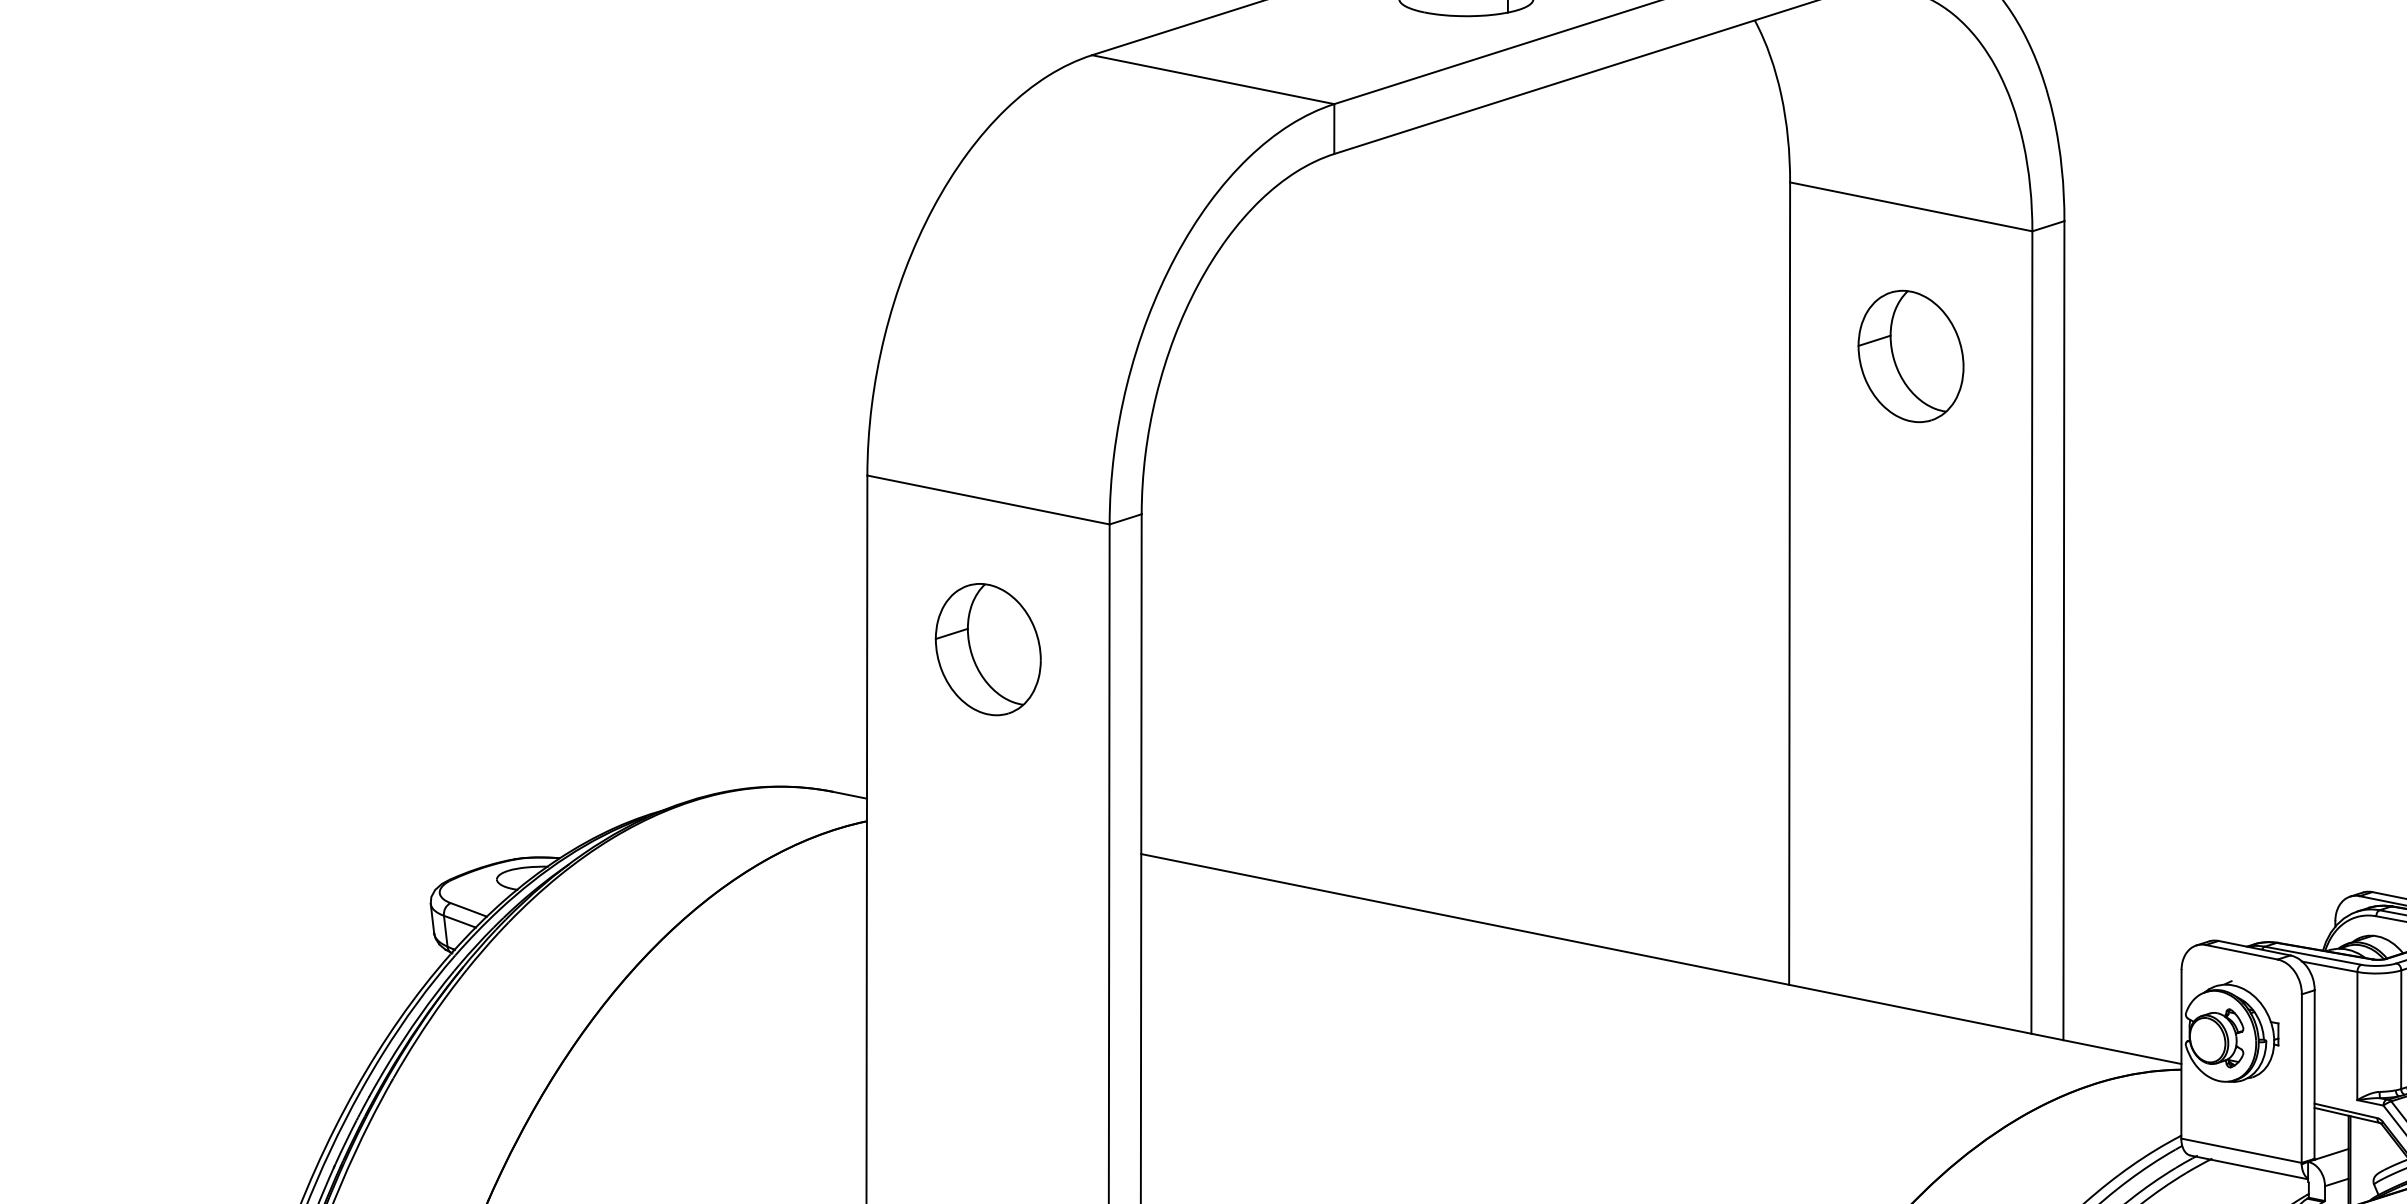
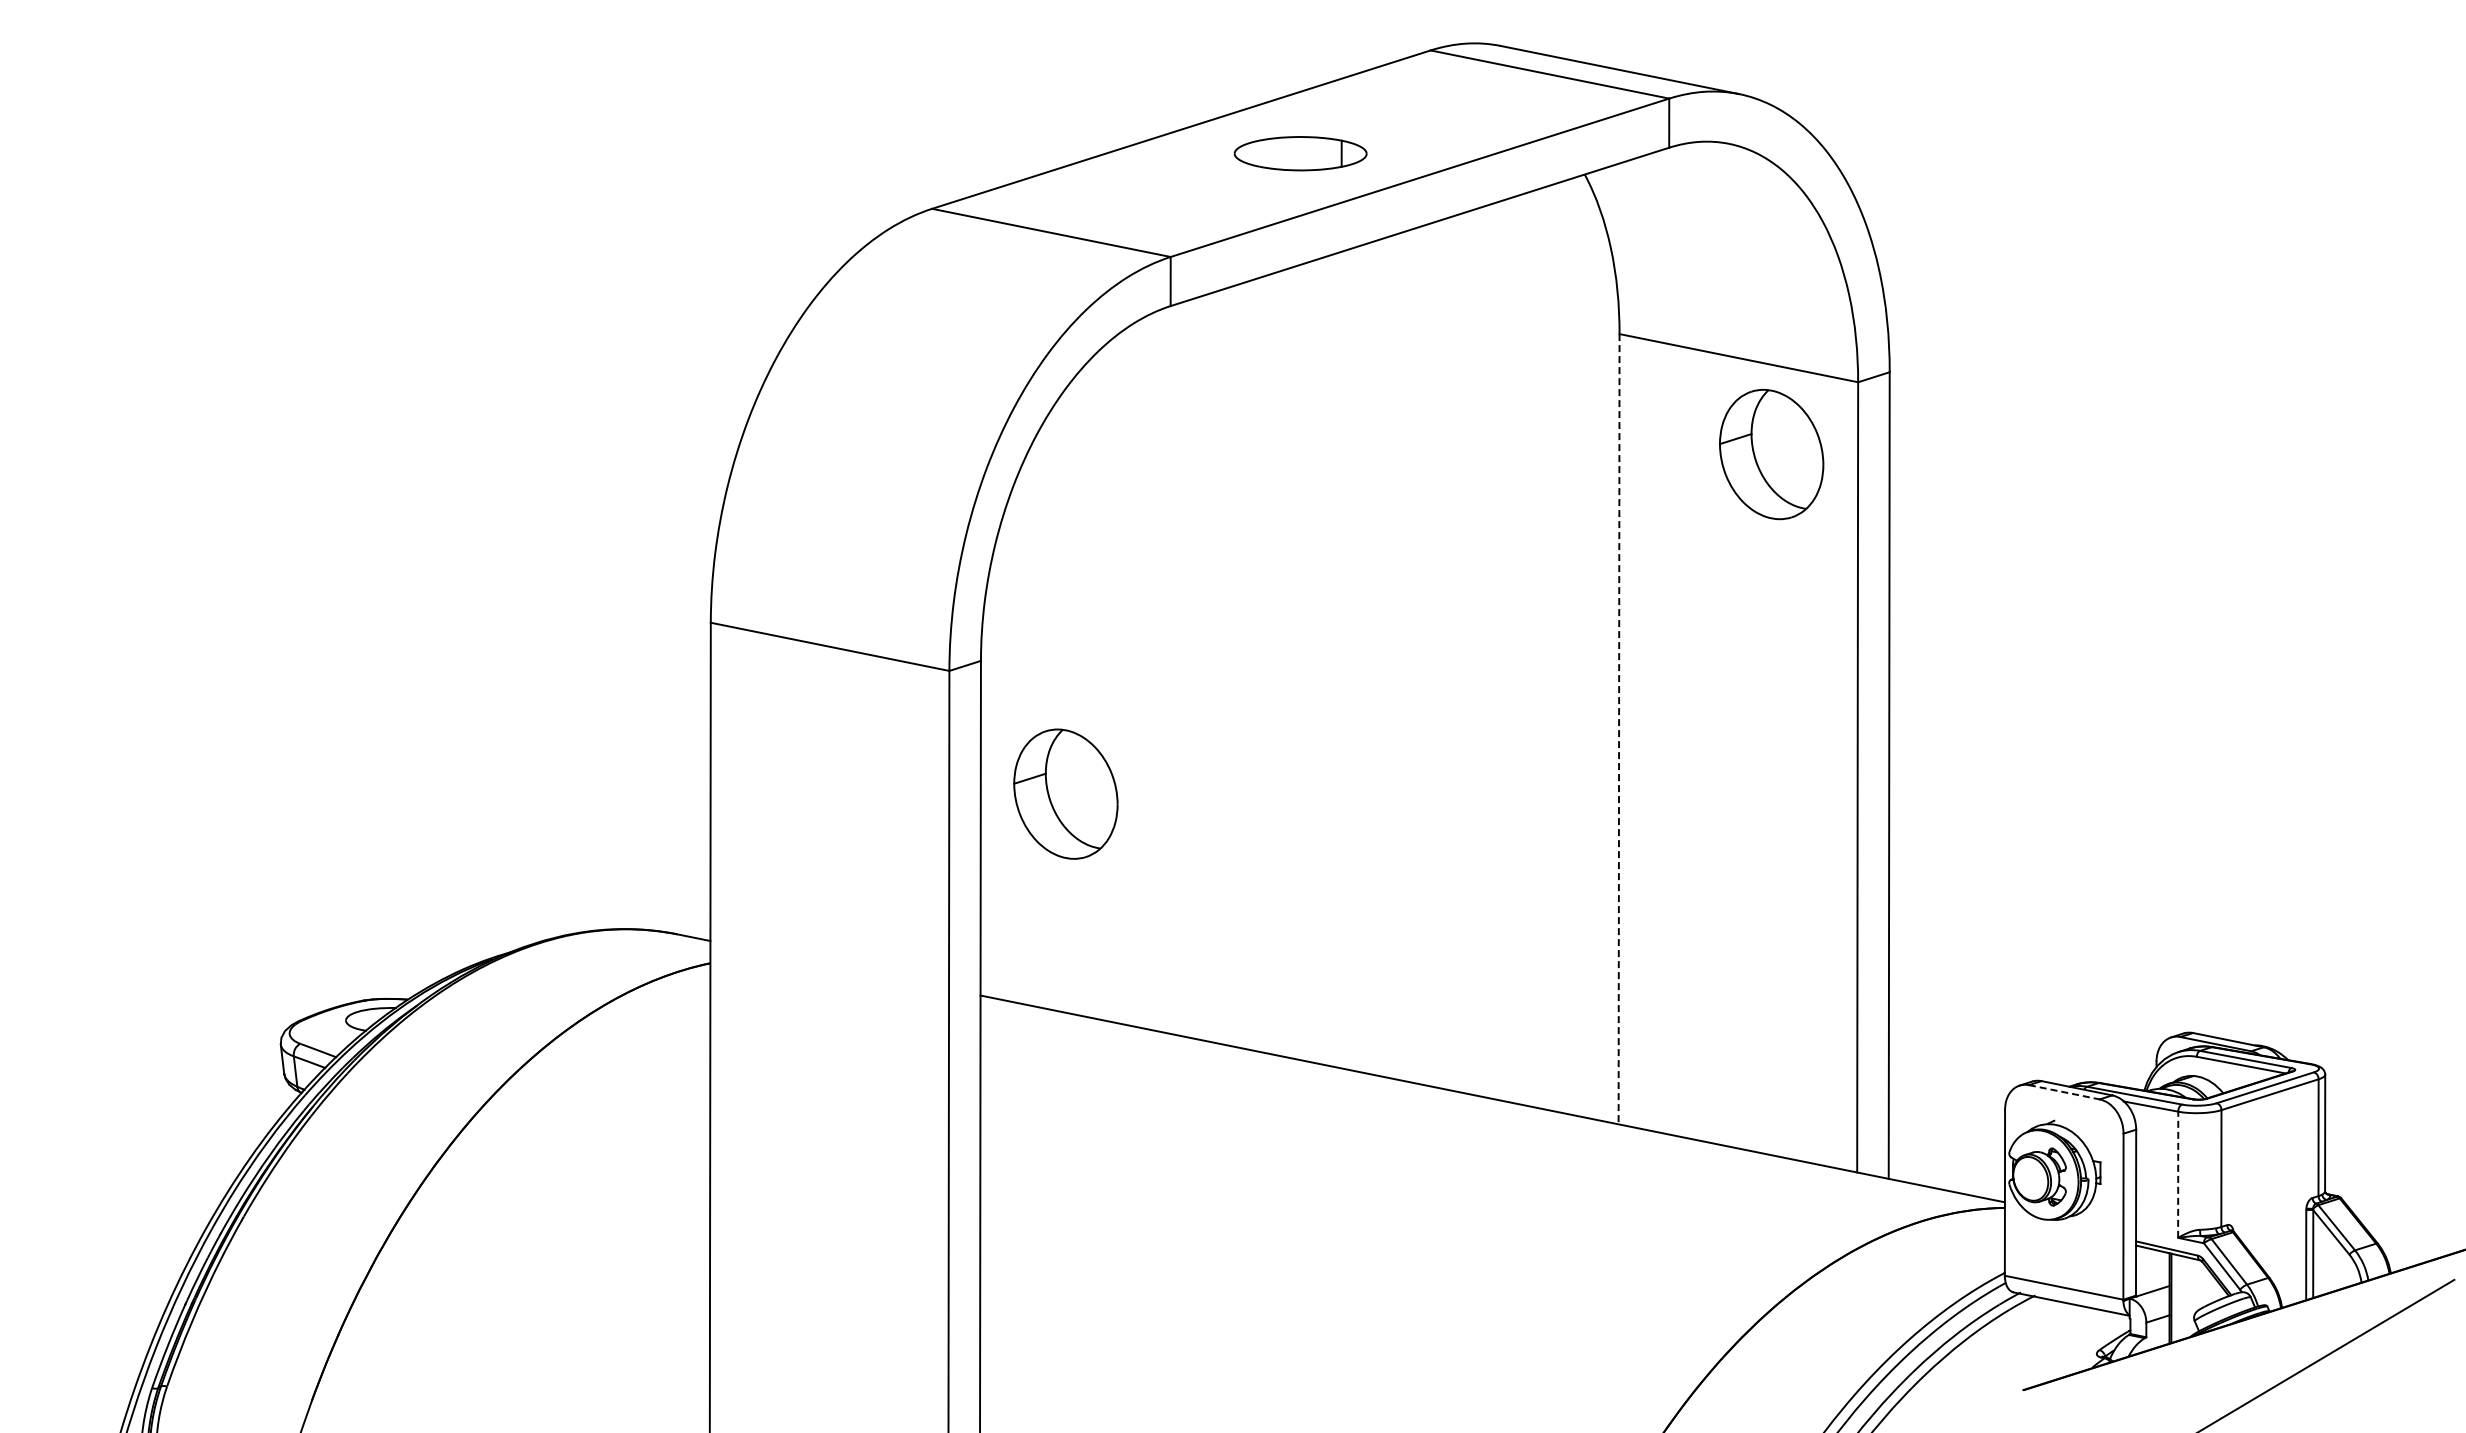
part: (1910, 356) -> (1771, 454), moved
line: (1790, 583) -> (1619, 729), solid -> dashed
part: (987, 648) -> (1065, 793), moved
line: (2241, 952) -> (2064, 1092), solid -> dashed
line: (2357, 1035) -> (2178, 1174), solid -> dashed

